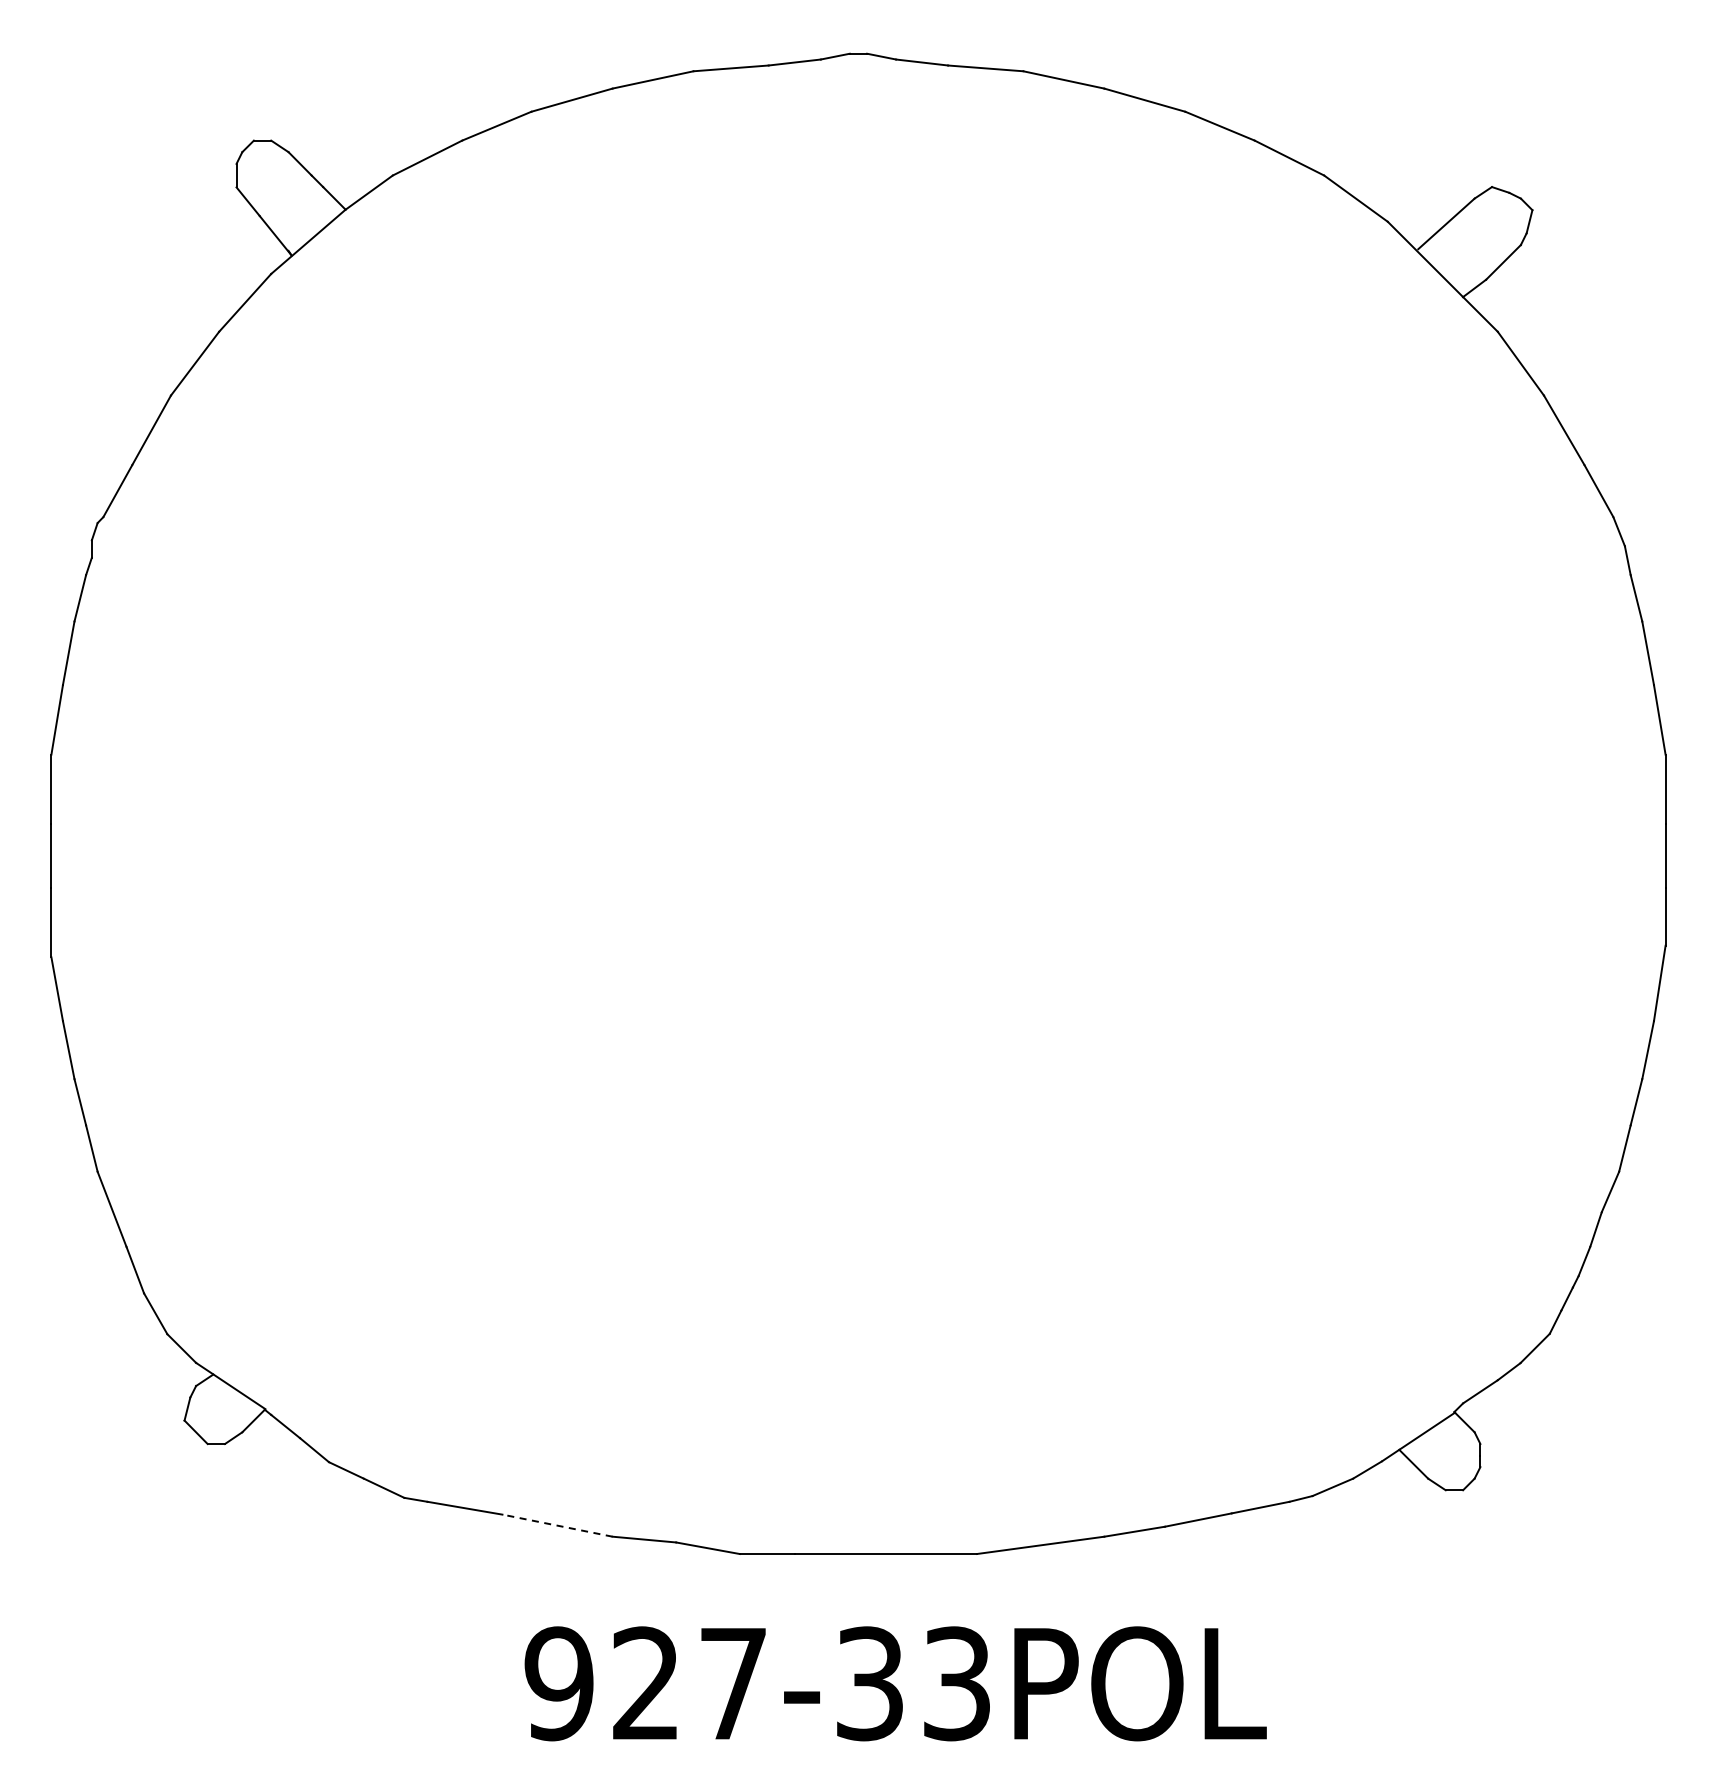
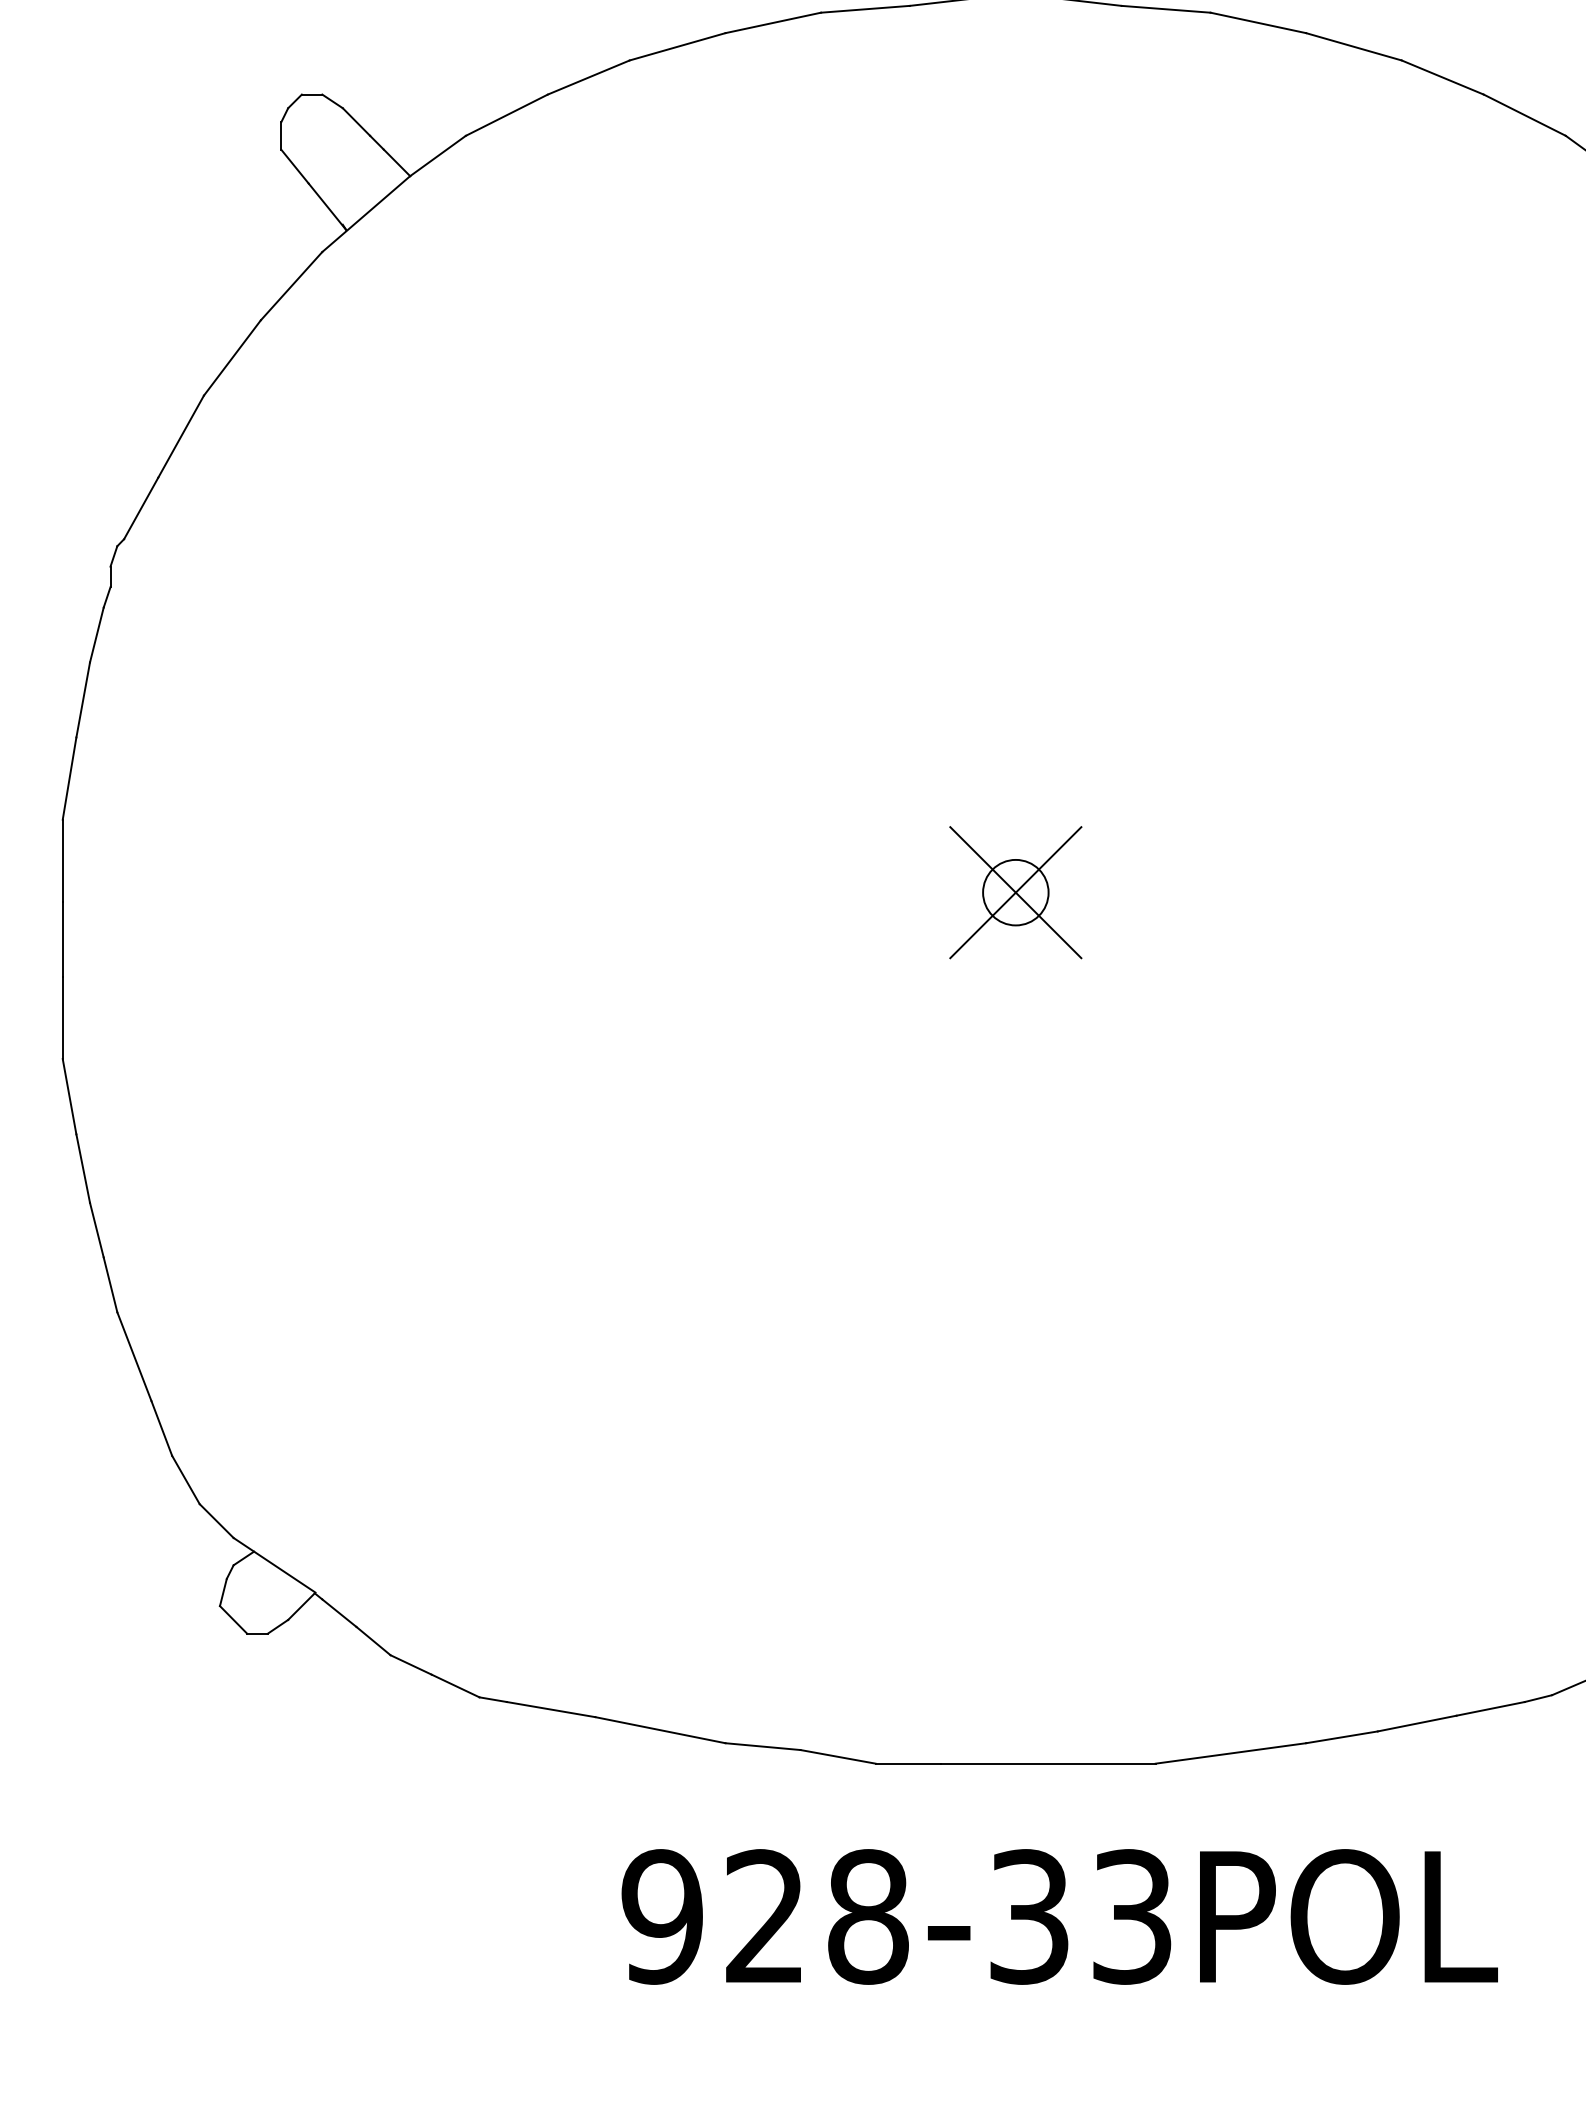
part: (858, 816) -> (1015, 892), added
line: (557, 1525) -> (660, 1729), dashed -> solid
text: (733, 1683) -> (868, 1916), 927-33POL -> 928-33POL

